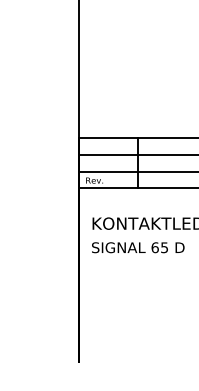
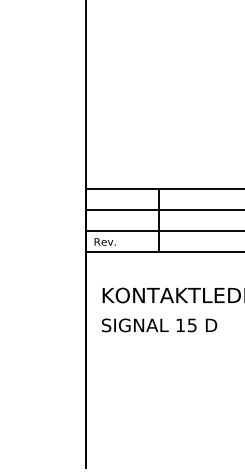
text: (154, 247) -> (179, 325), 65 -> 15

